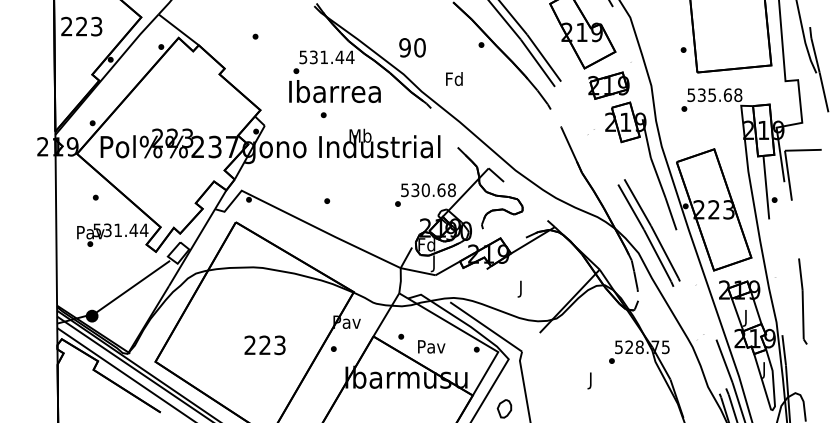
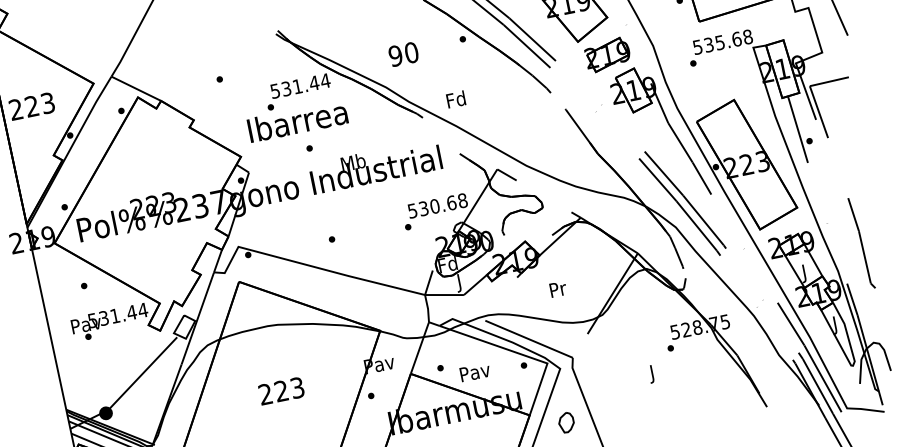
text: (412, 47) -> (403, 54), moved
text: (454, 78) -> (456, 98), moved
text: (334, 91) -> (297, 121), moved
text: (521, 288) -> (558, 290), J -> Pr
text: (264, 345) -> (280, 391), moved

